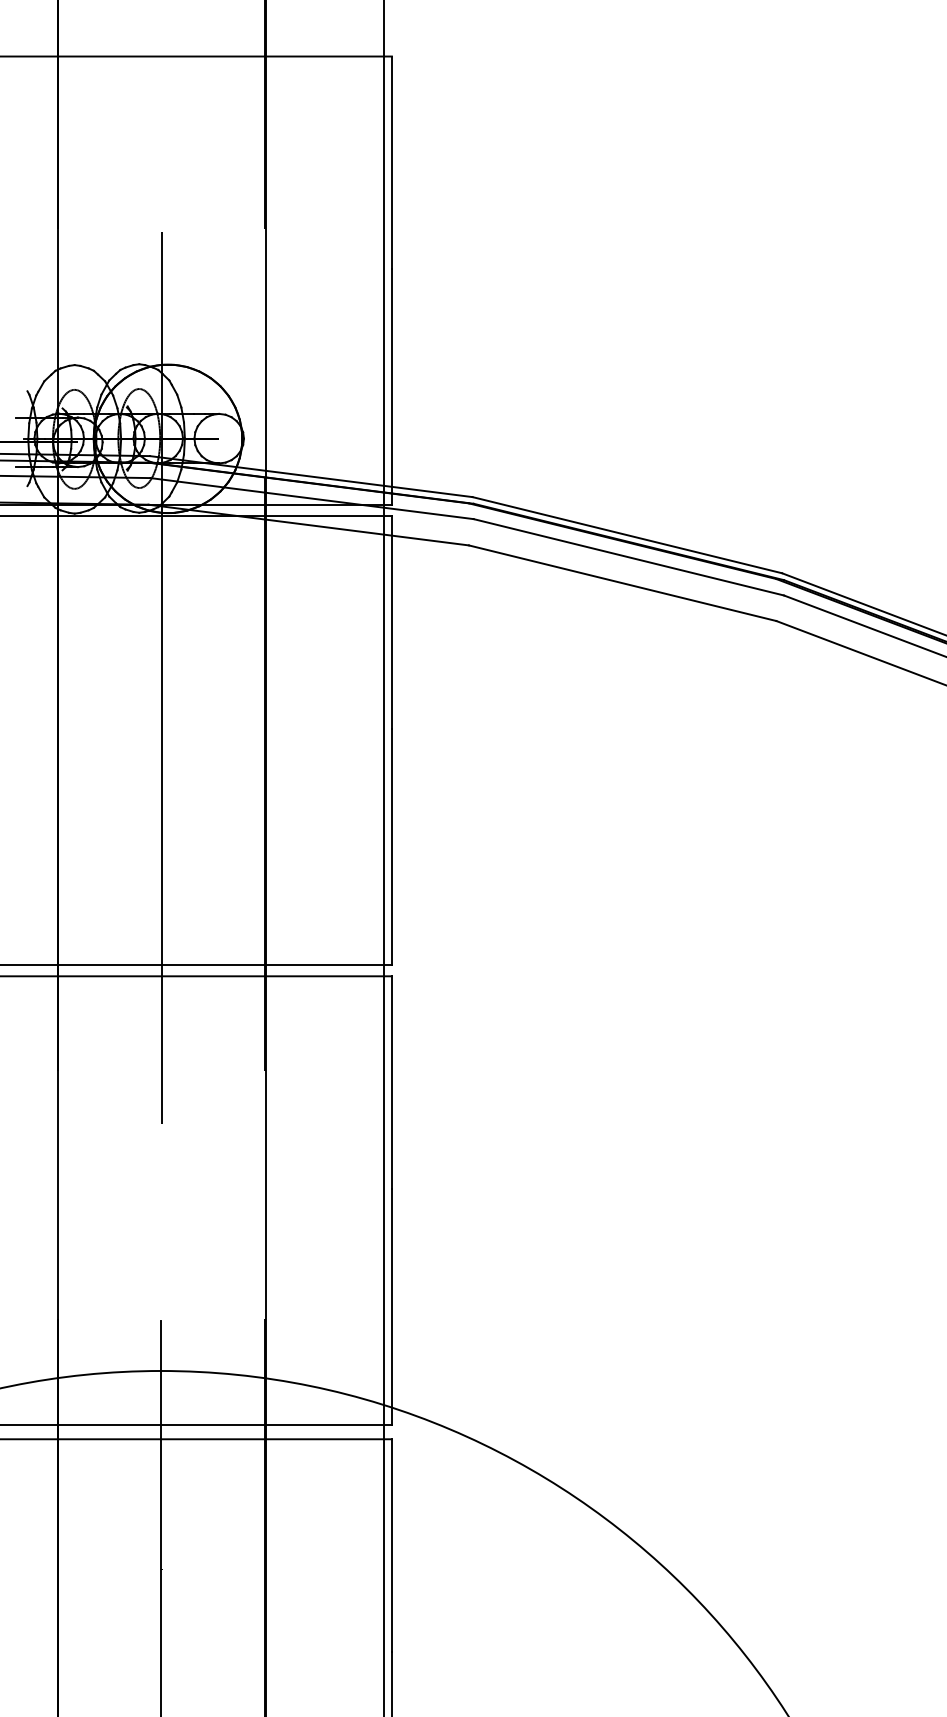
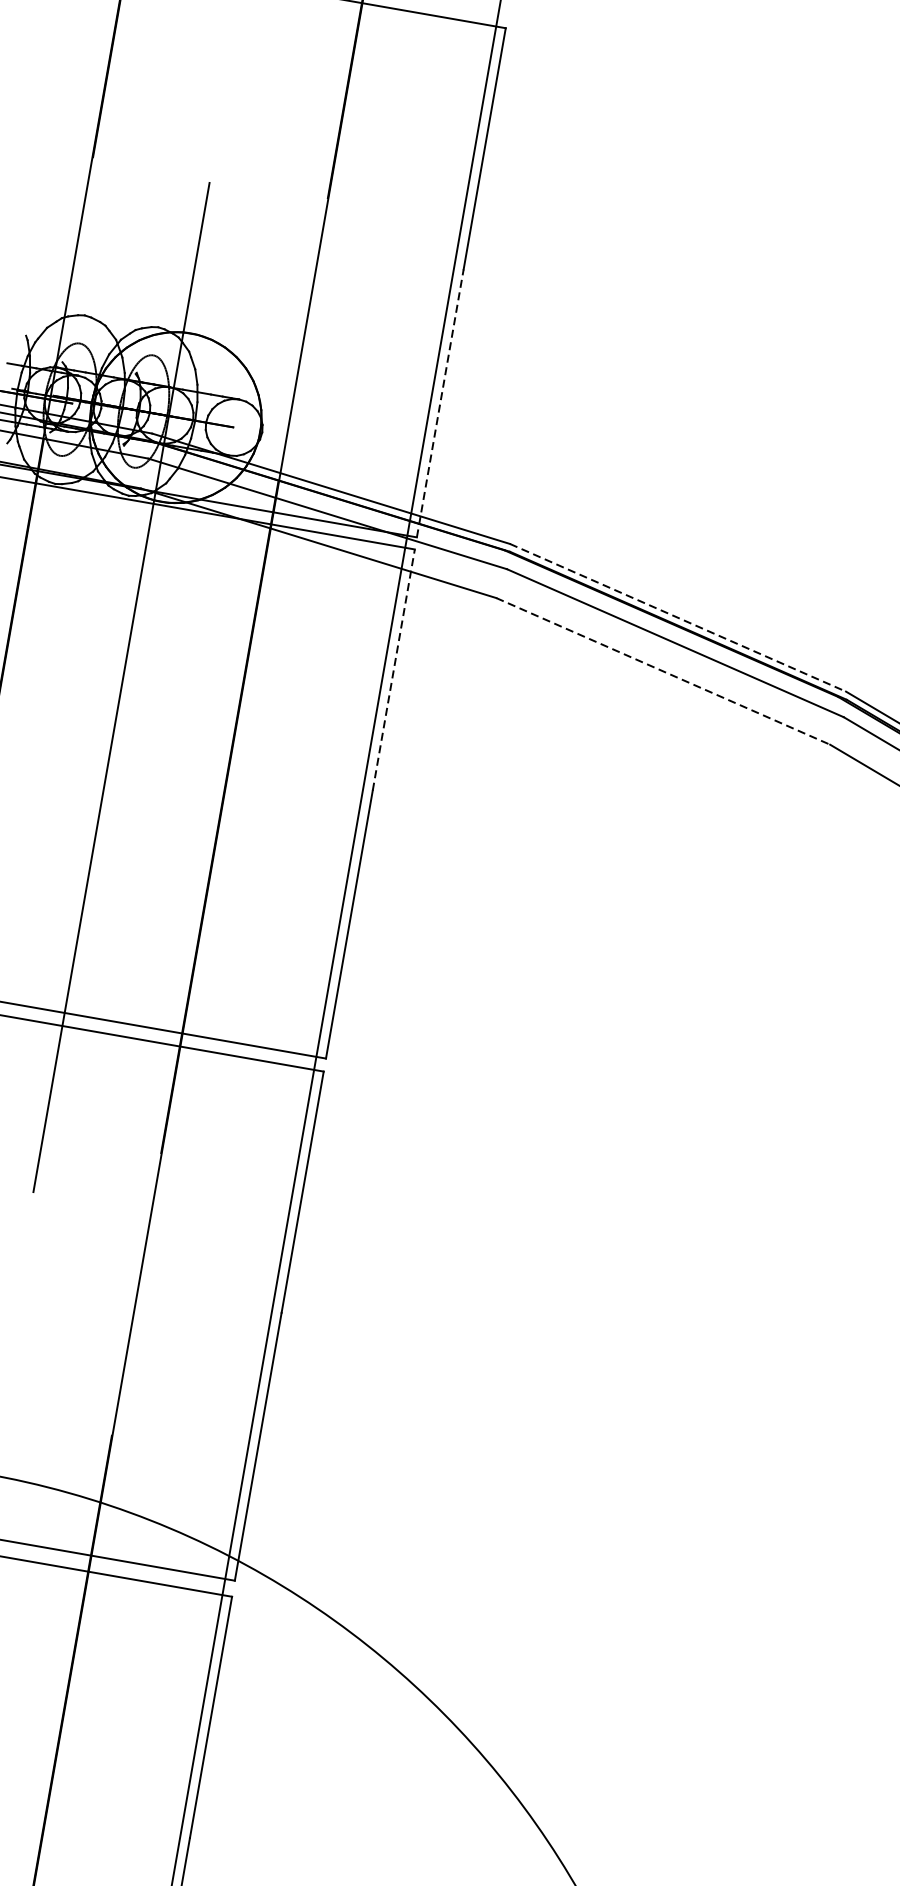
line: (391, 386) -> (439, 402), solid -> dashed
line: (627, 535) -> (678, 618), solid -> dashed
line: (623, 583) -> (664, 671), solid -> dashed
line: (391, 621) -> (393, 669), solid -> dashed

